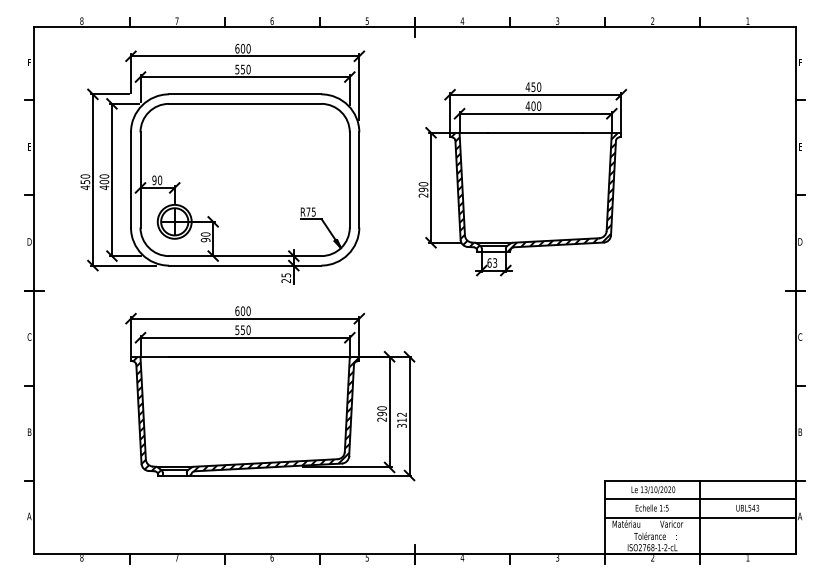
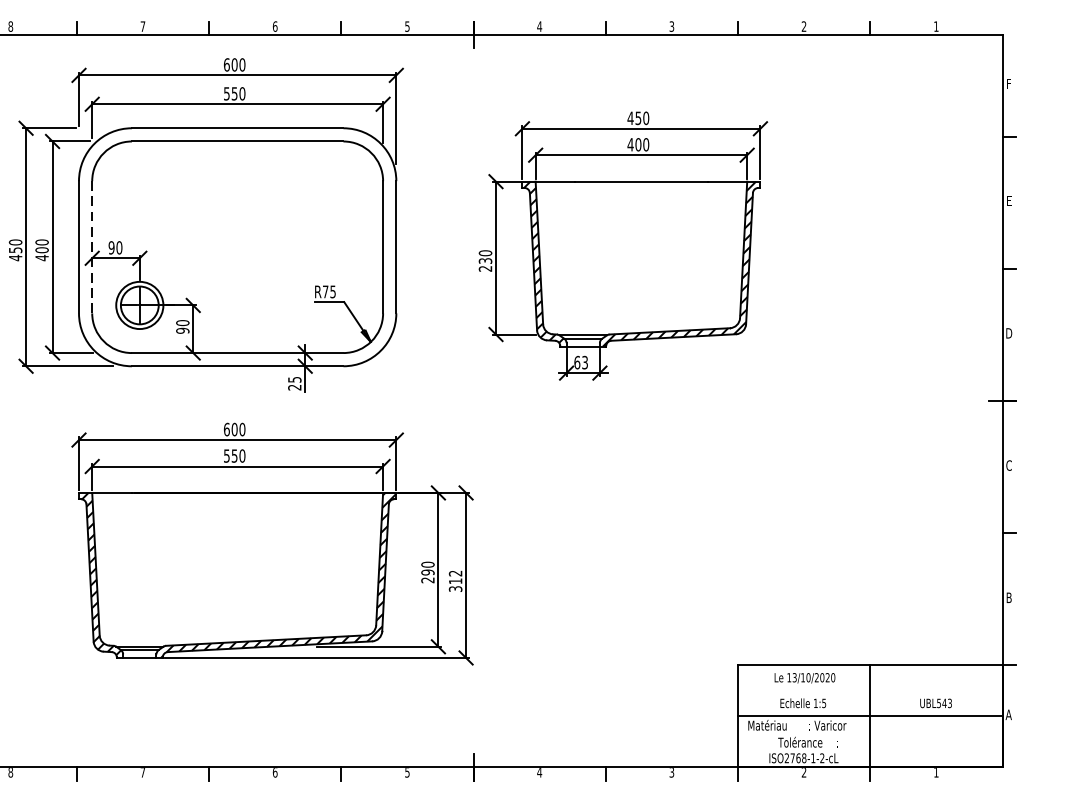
line: (140, 179) -> (92, 246), solid -> dashed
text: (423, 189) -> (485, 260), 290 -> 230
line: (700, 499) -> (870, 691), removed

